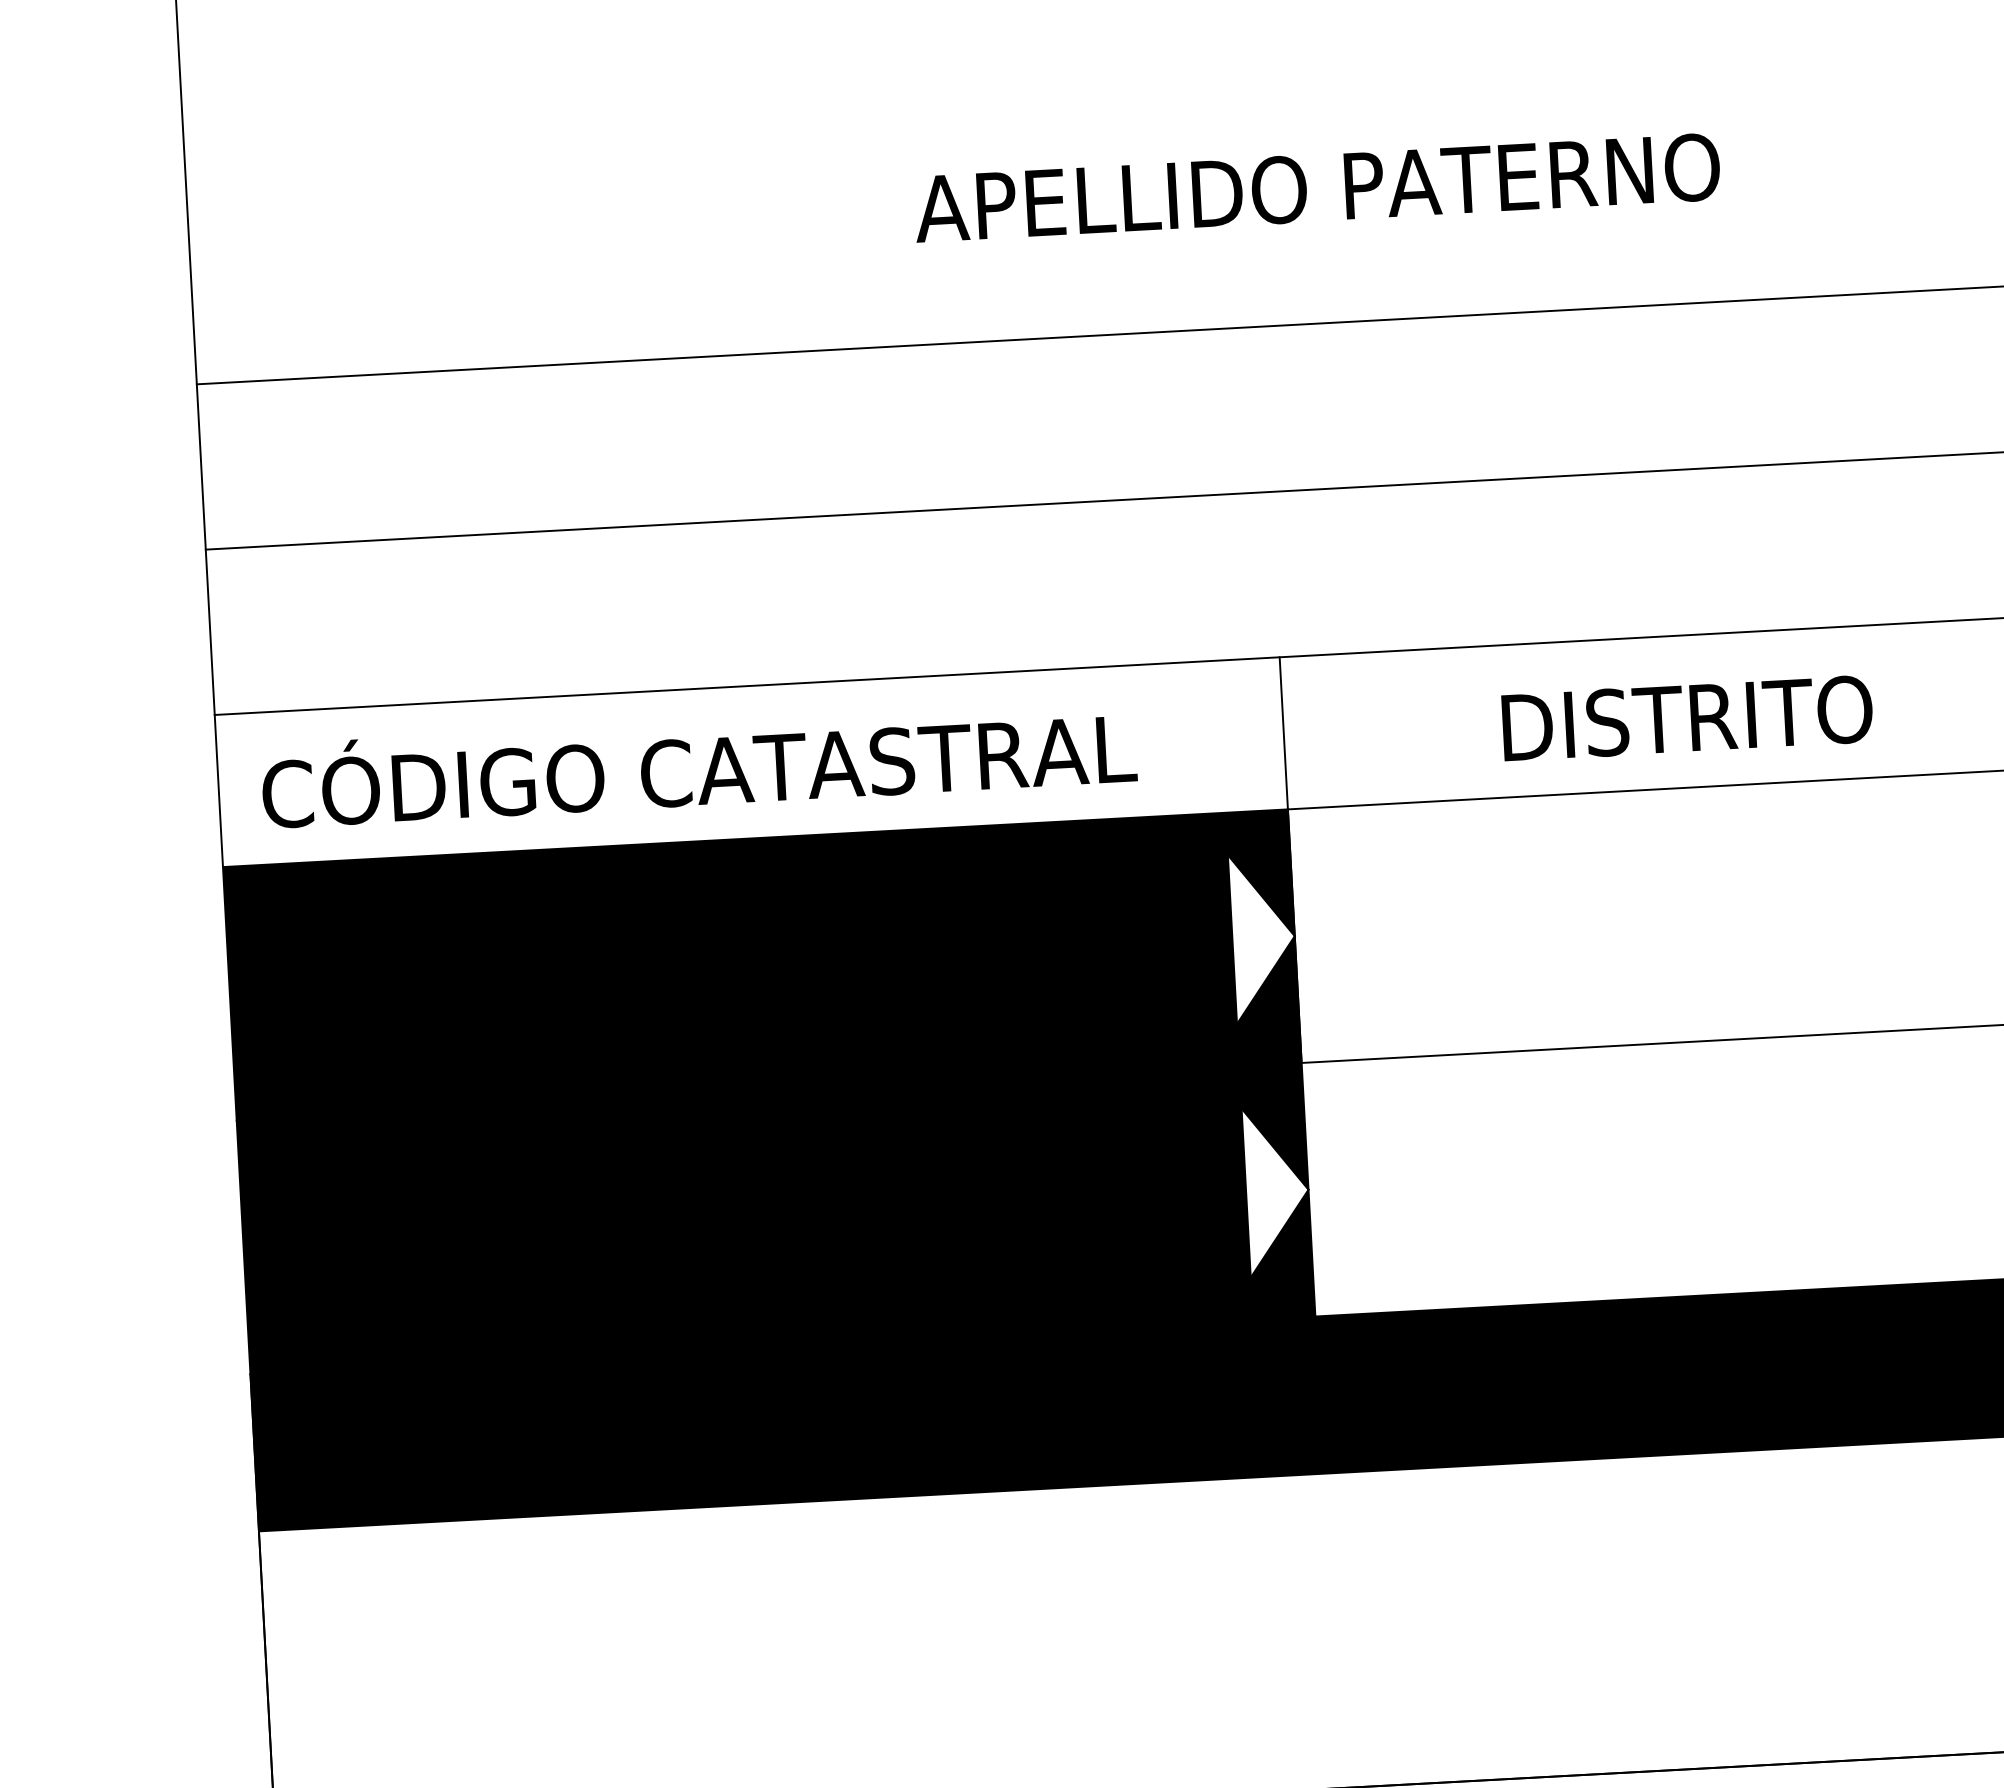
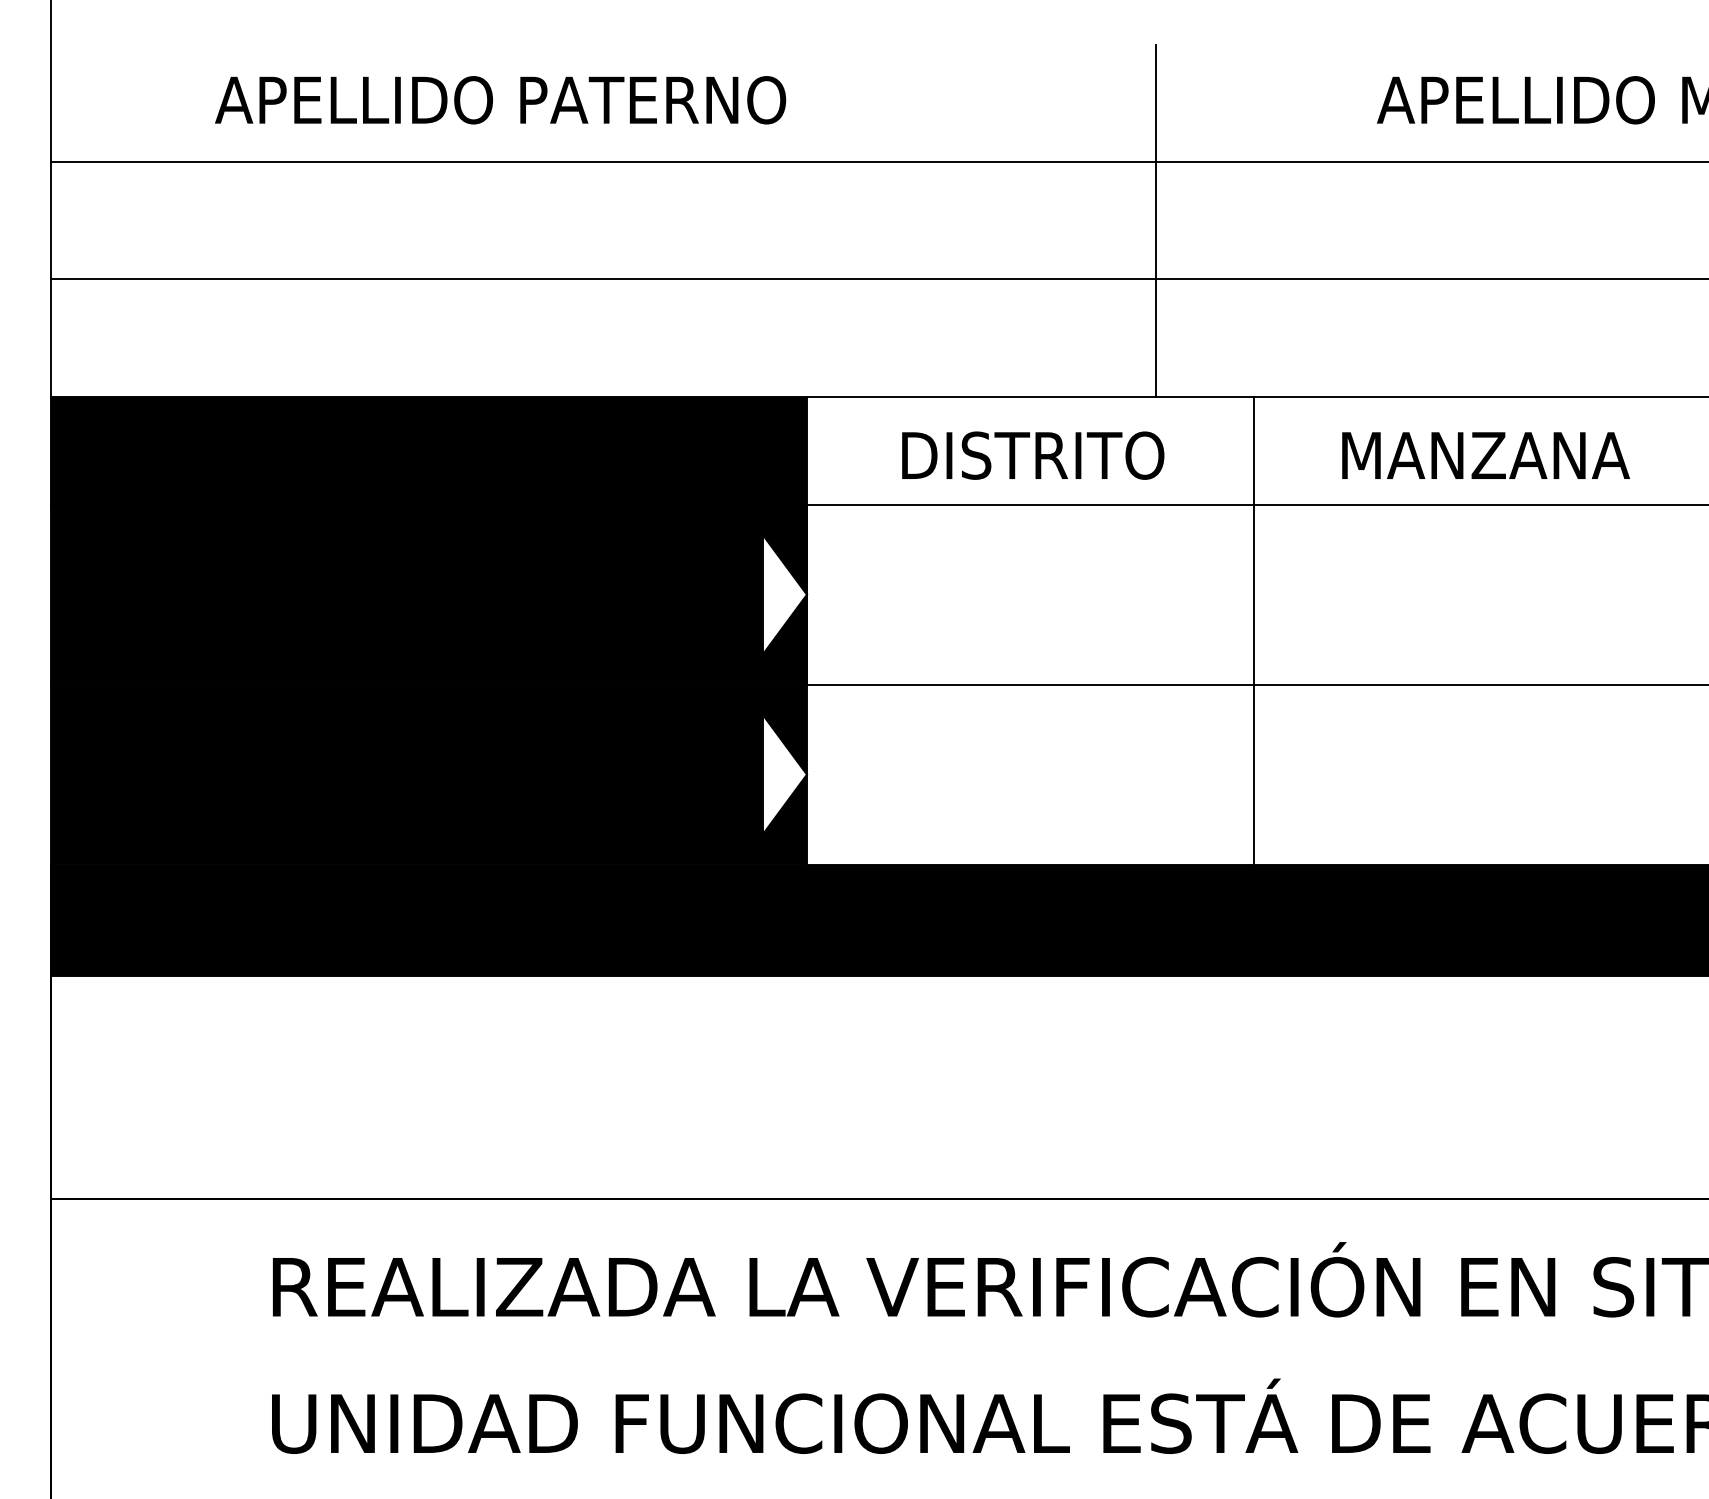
text: (1317, 188) -> (500, 100), moved
line: (1758, 382) -> (1156, 220), added
text: (1687, 718) -> (1033, 455), moved
fill: (750, 761) -> (428, 450), added
line: (1926, 952) -> (1253, 630), added

